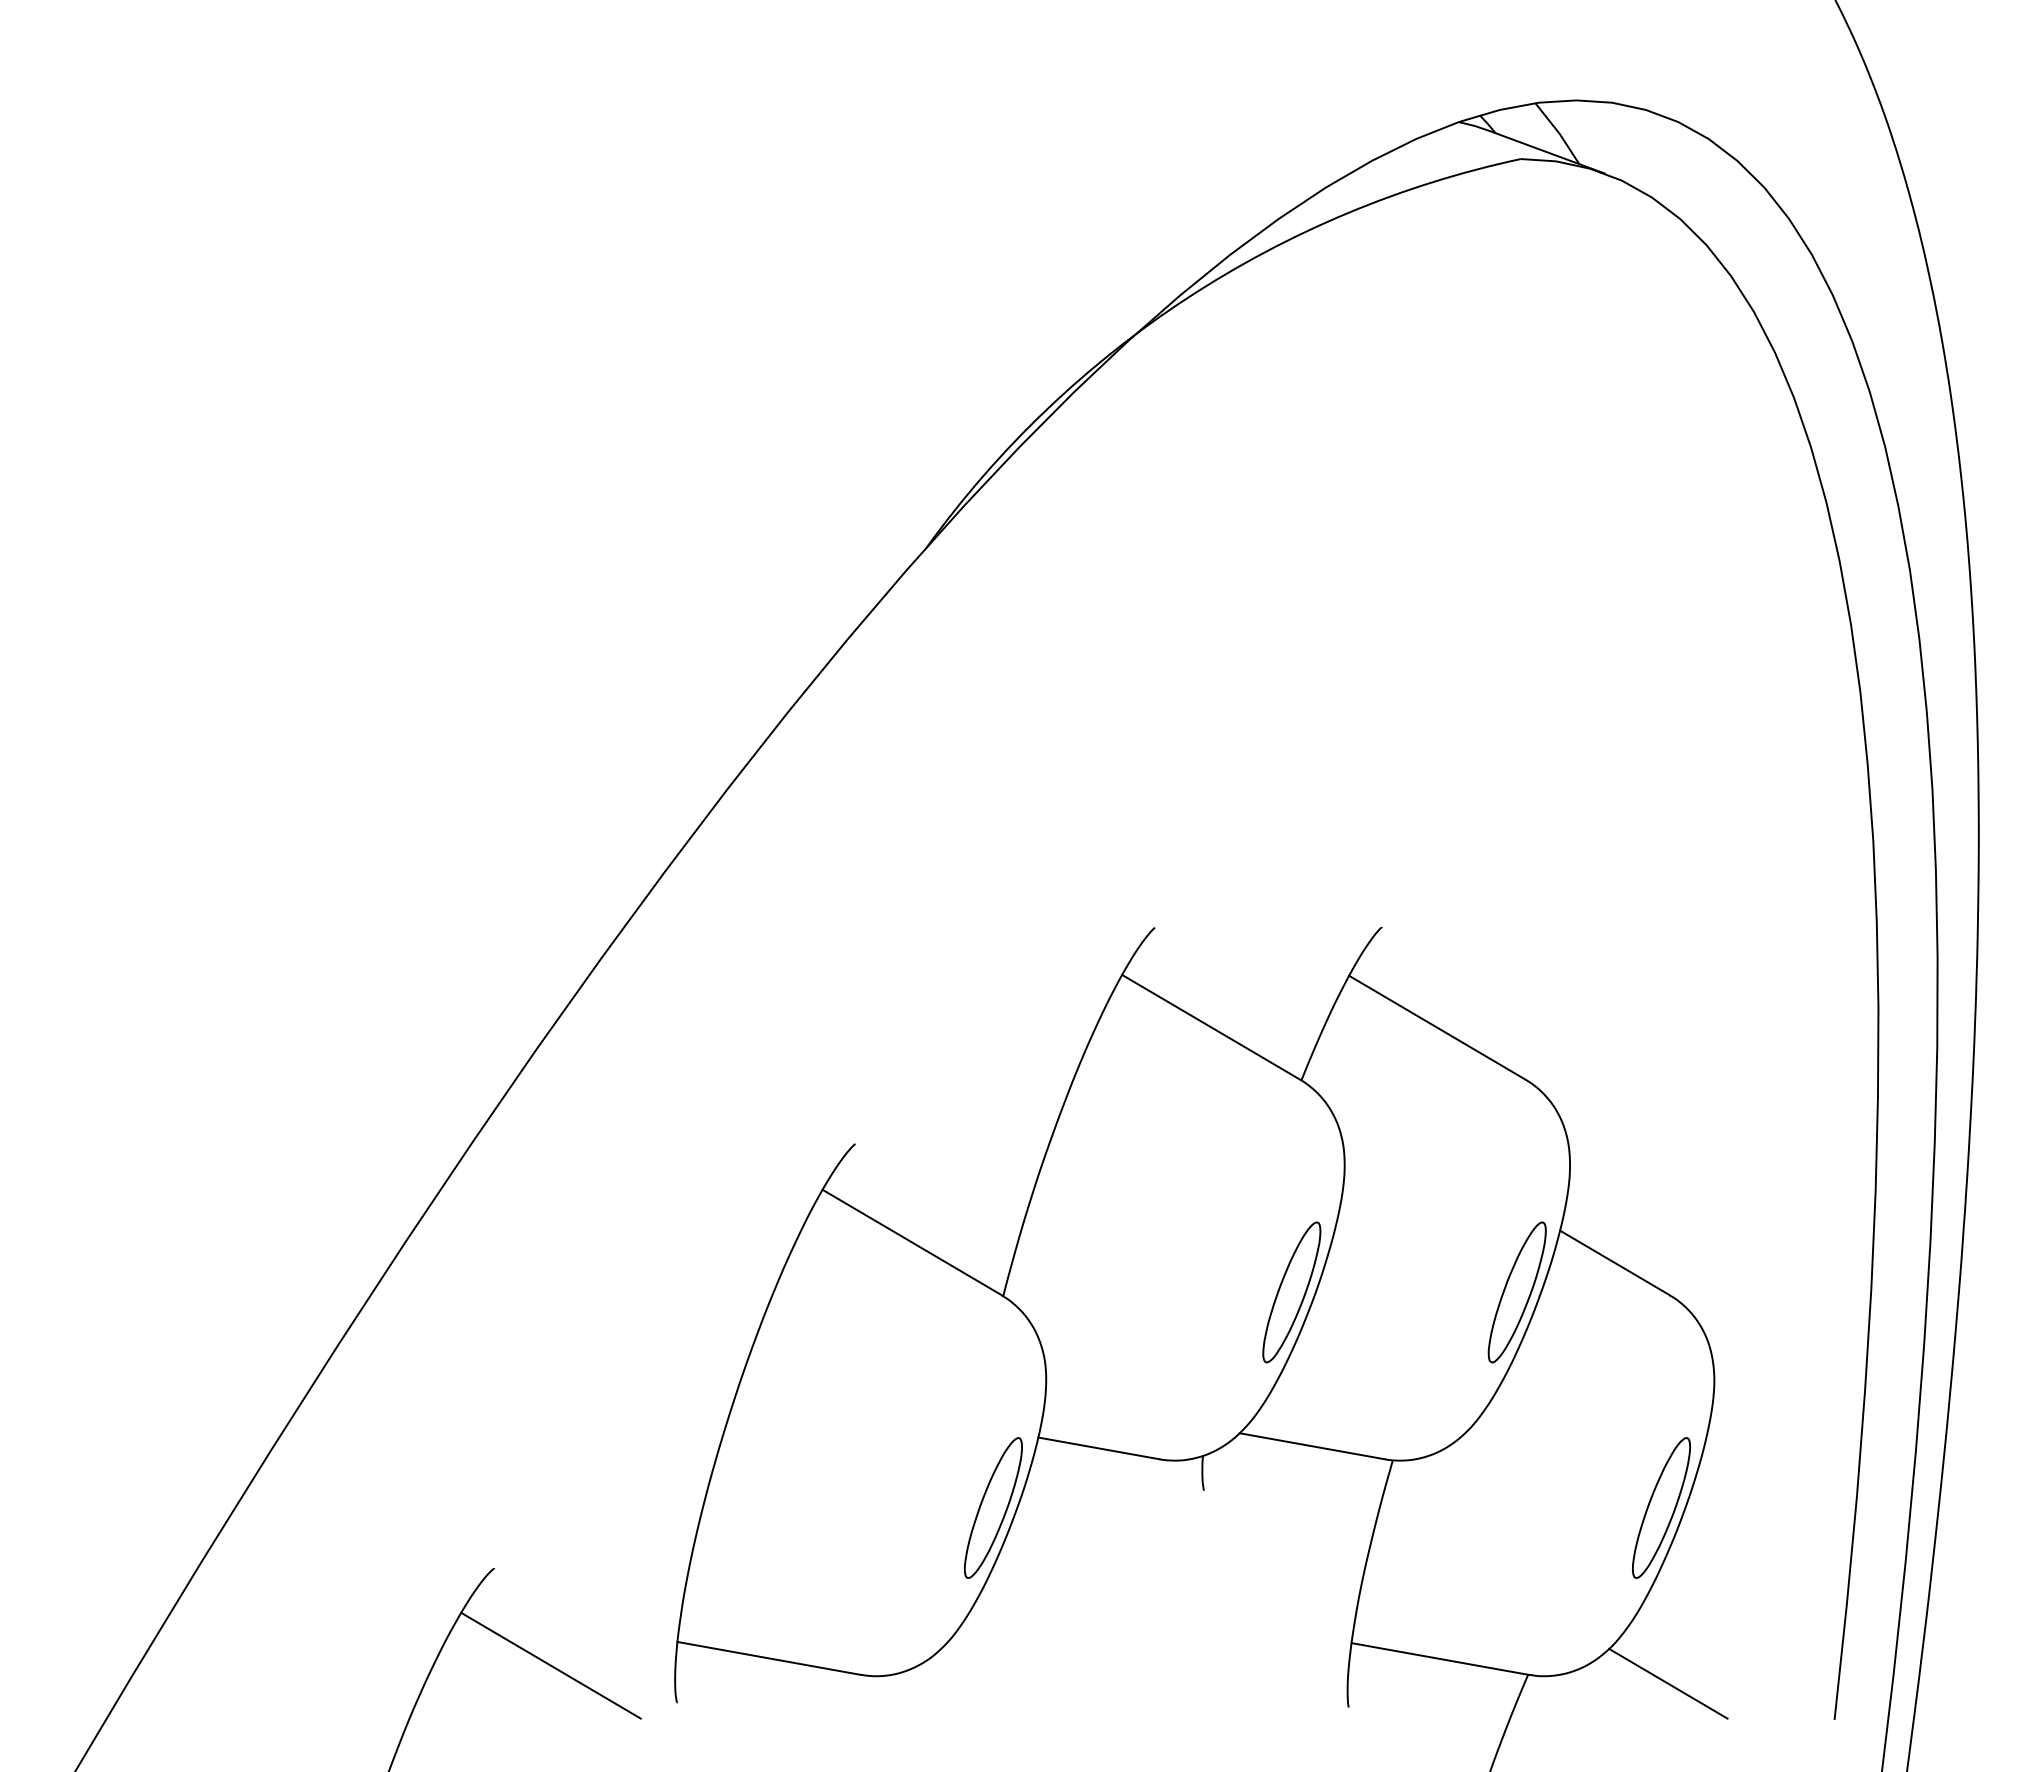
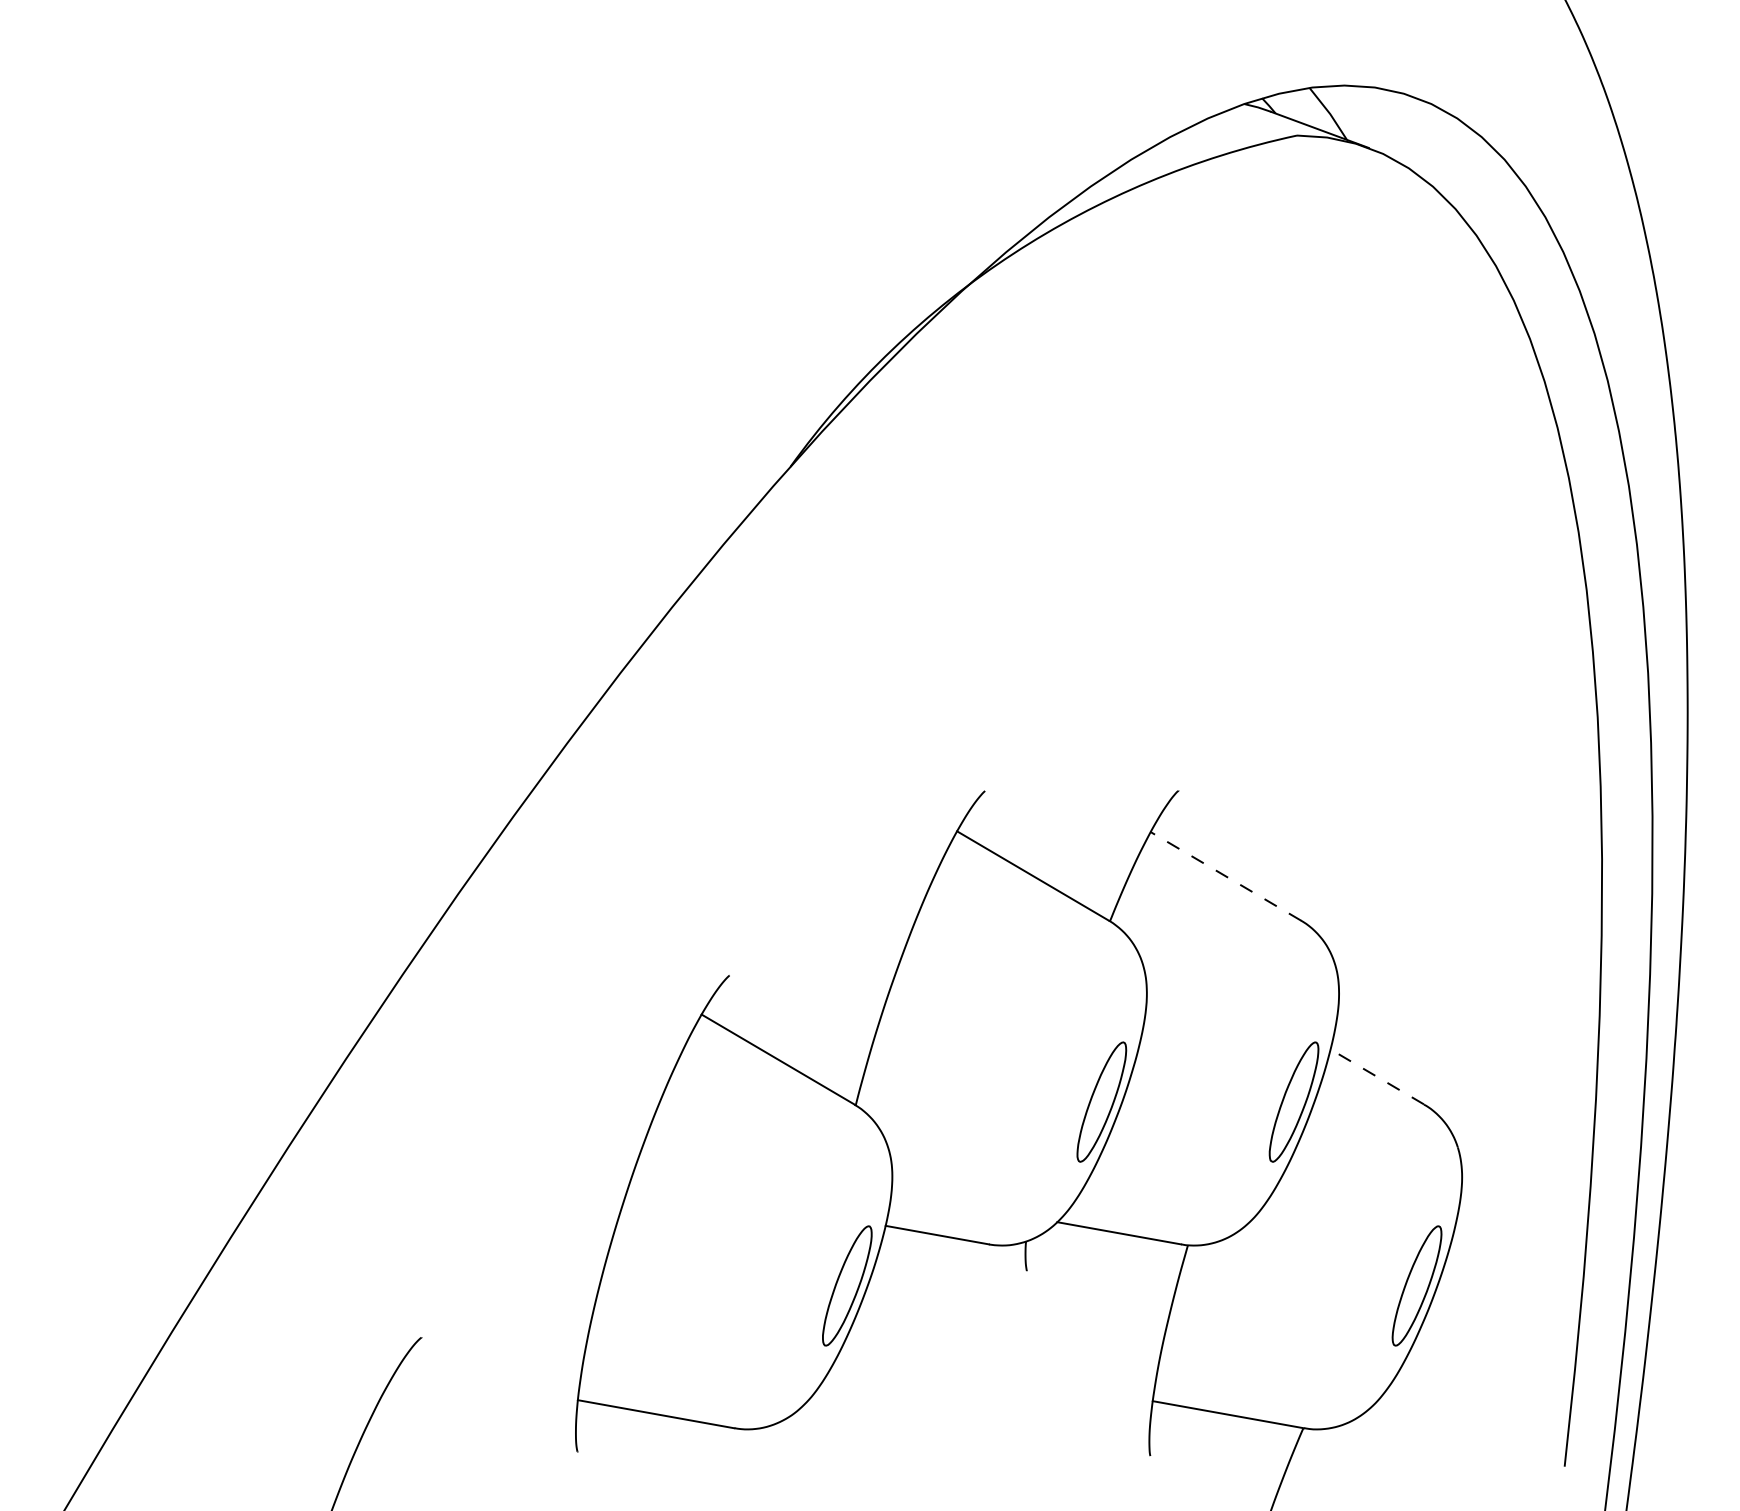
line: (1436, 1027) -> (1225, 876), solid -> dashed
line: (1614, 1262) -> (1376, 1076), solid -> dashed
line: (550, 1665) -> (469, 1420), removed
line: (1668, 1683) -> (1423, 1435), removed

